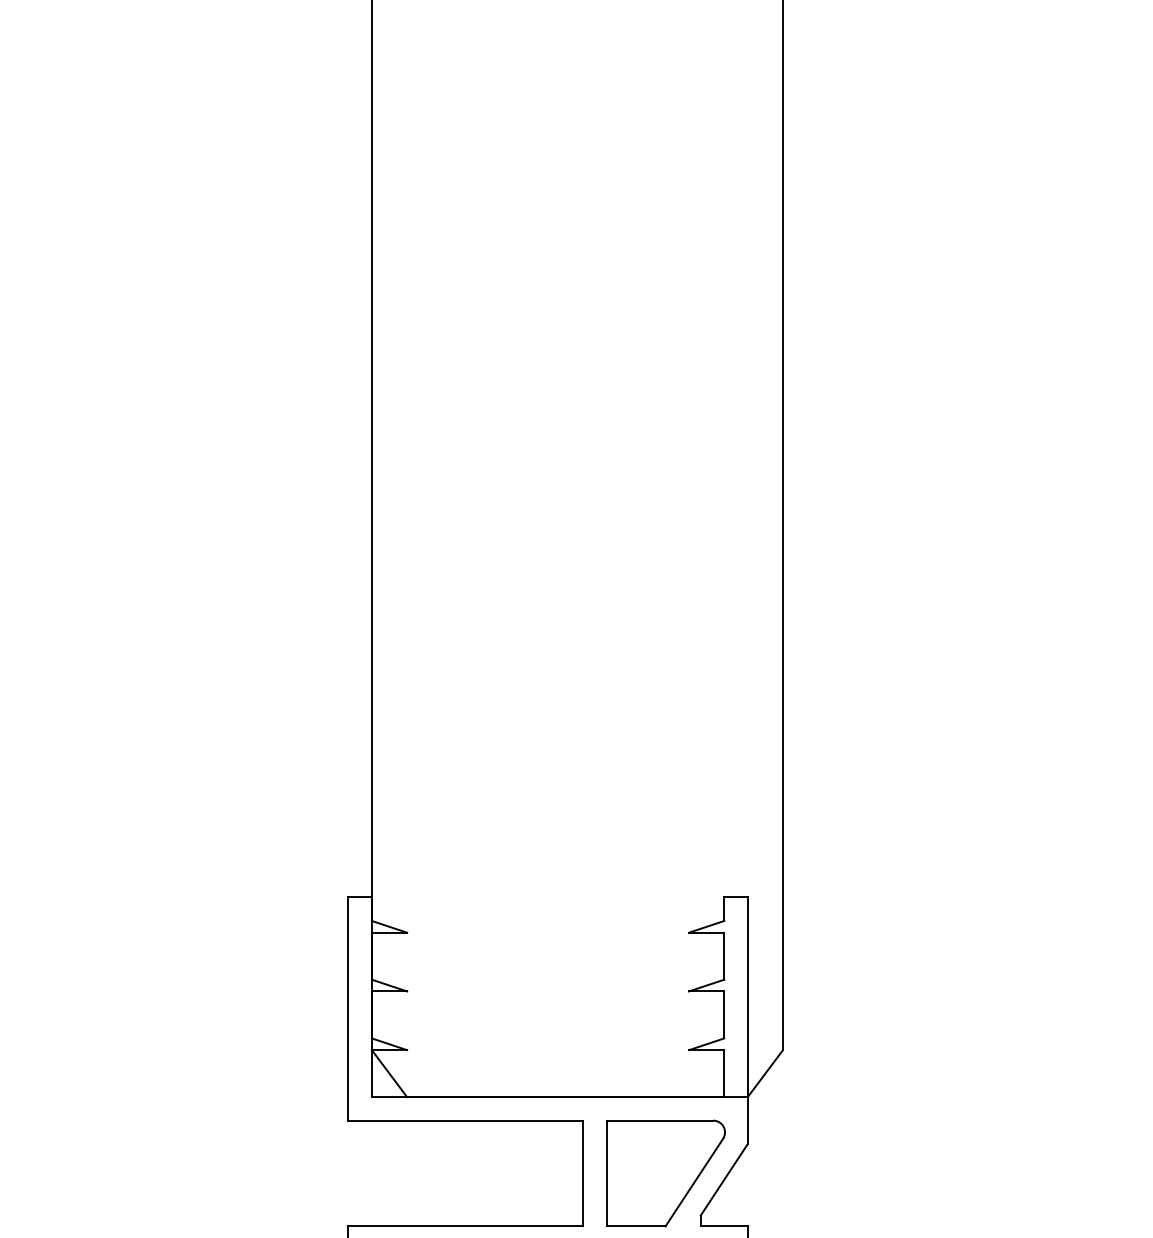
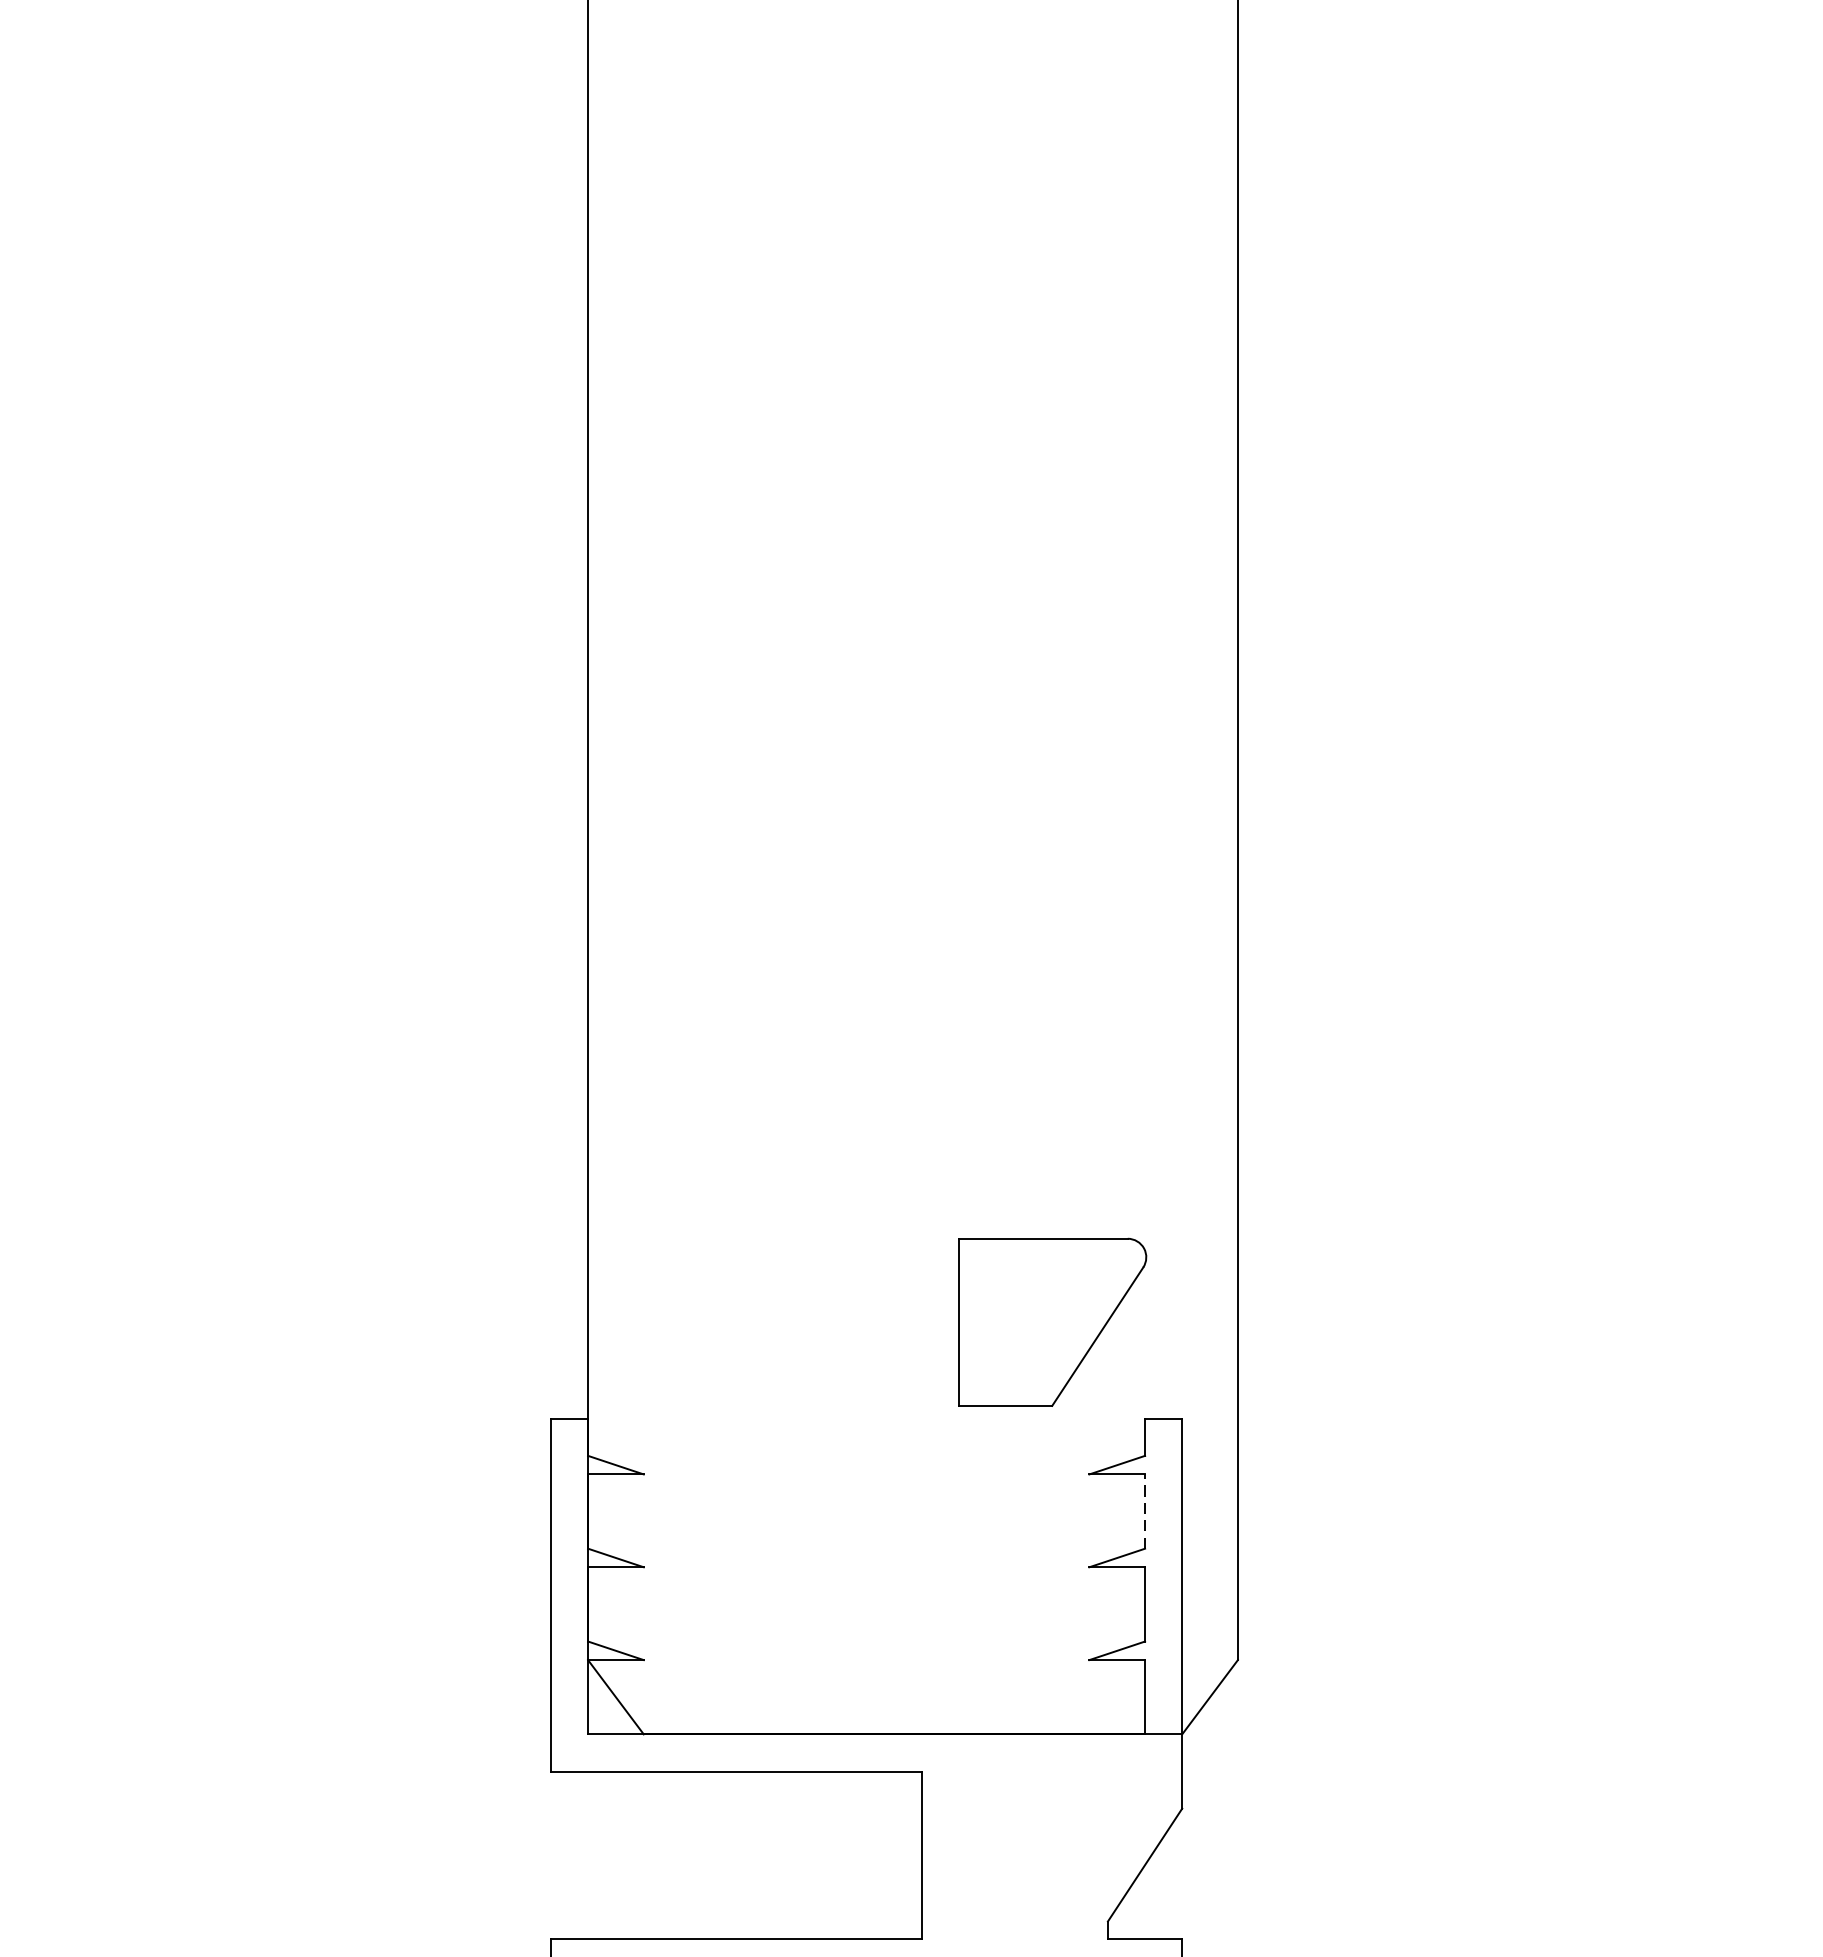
line: (724, 955) -> (1145, 1510), solid -> dashed
part: (665, 1173) -> (1052, 1322), moved

